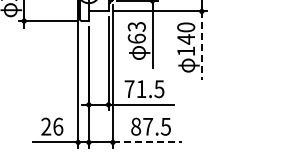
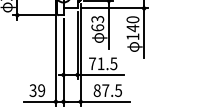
line: (201, 46) -> (143, 33), dashed -> solid
text: (52, 126) -> (37, 90), 26 -> 39
line: (147, 142) -> (105, 101), dashed -> solid

